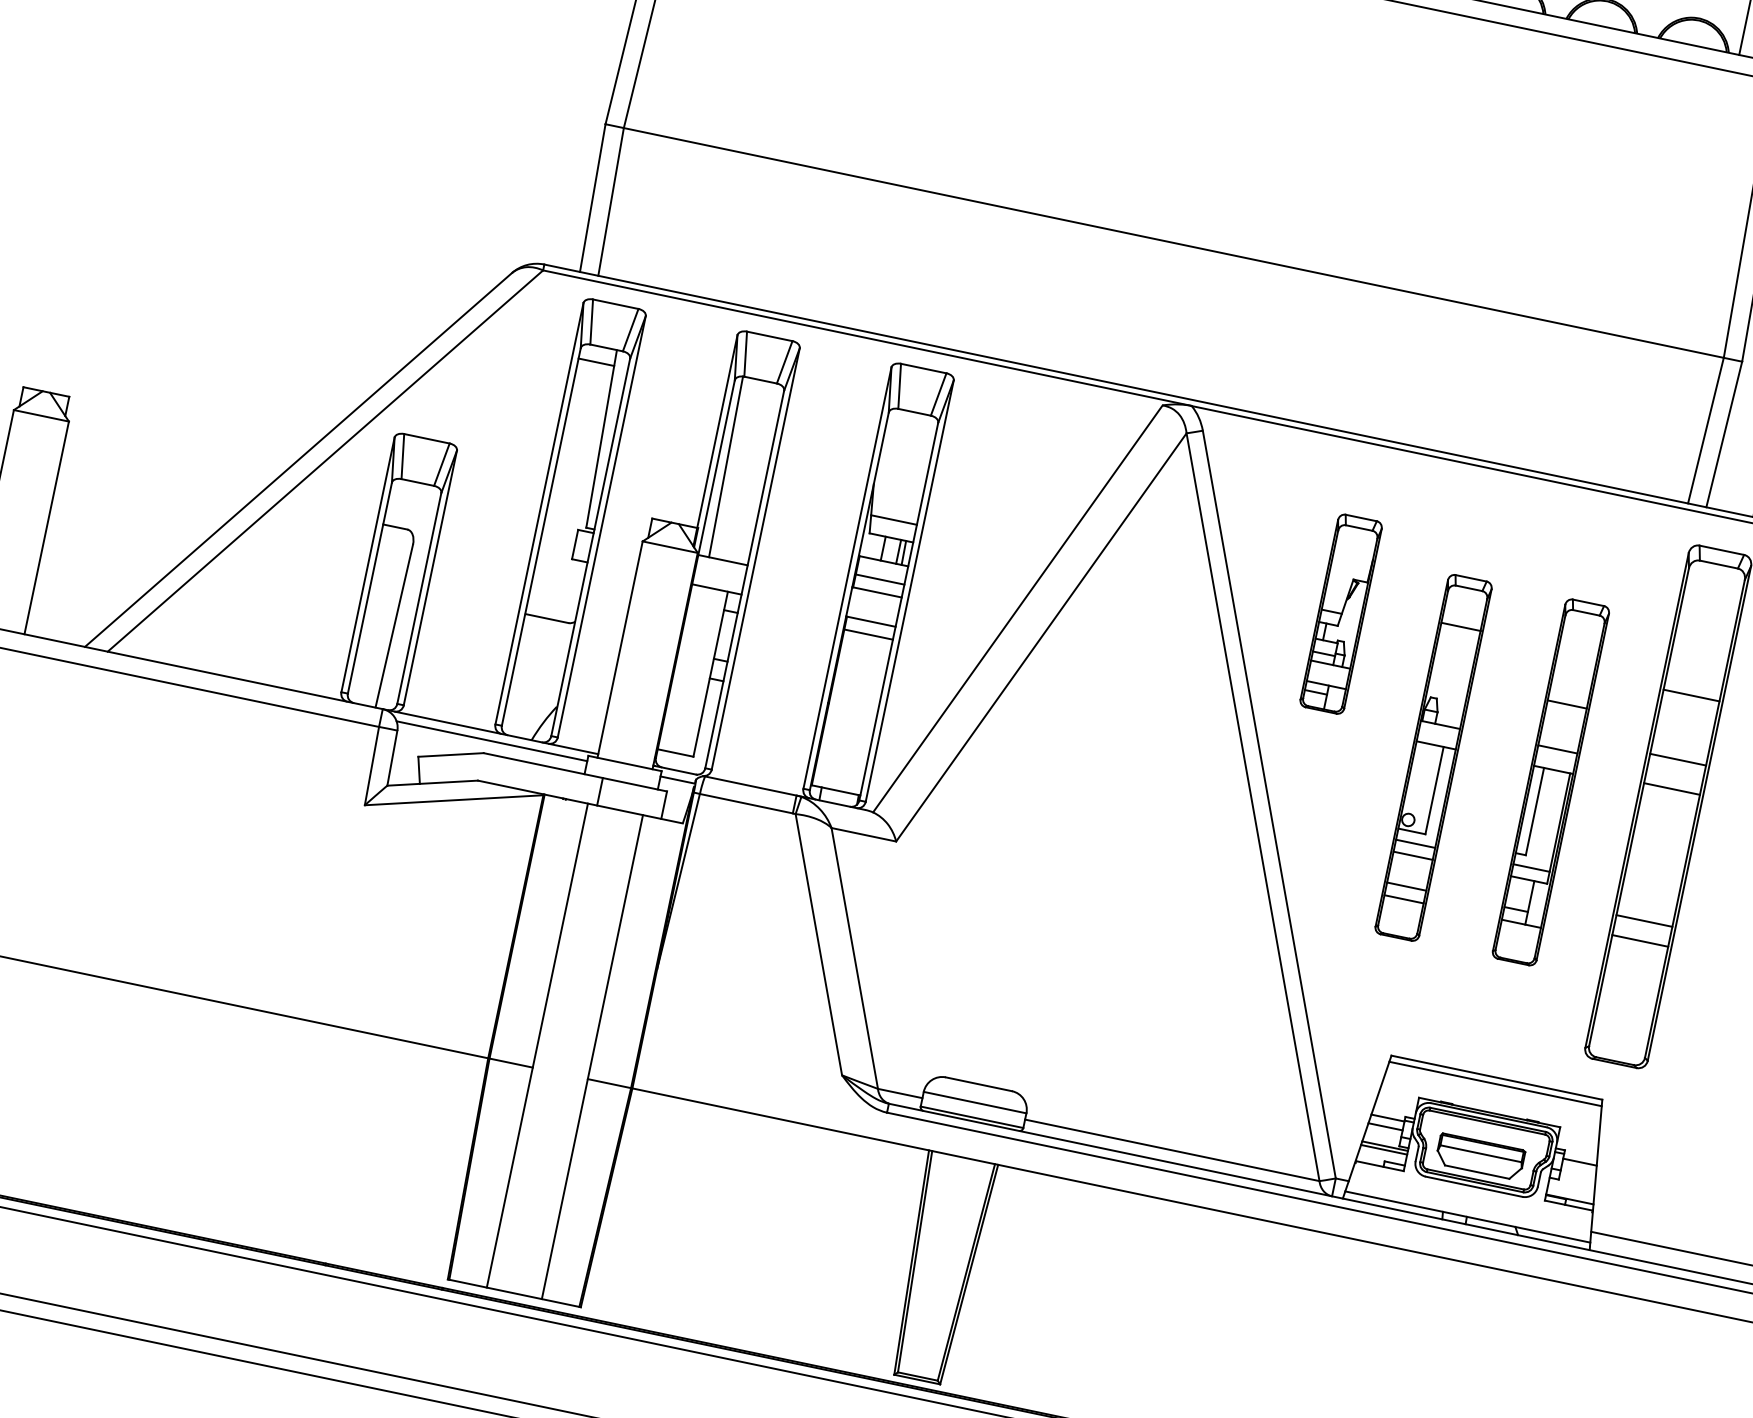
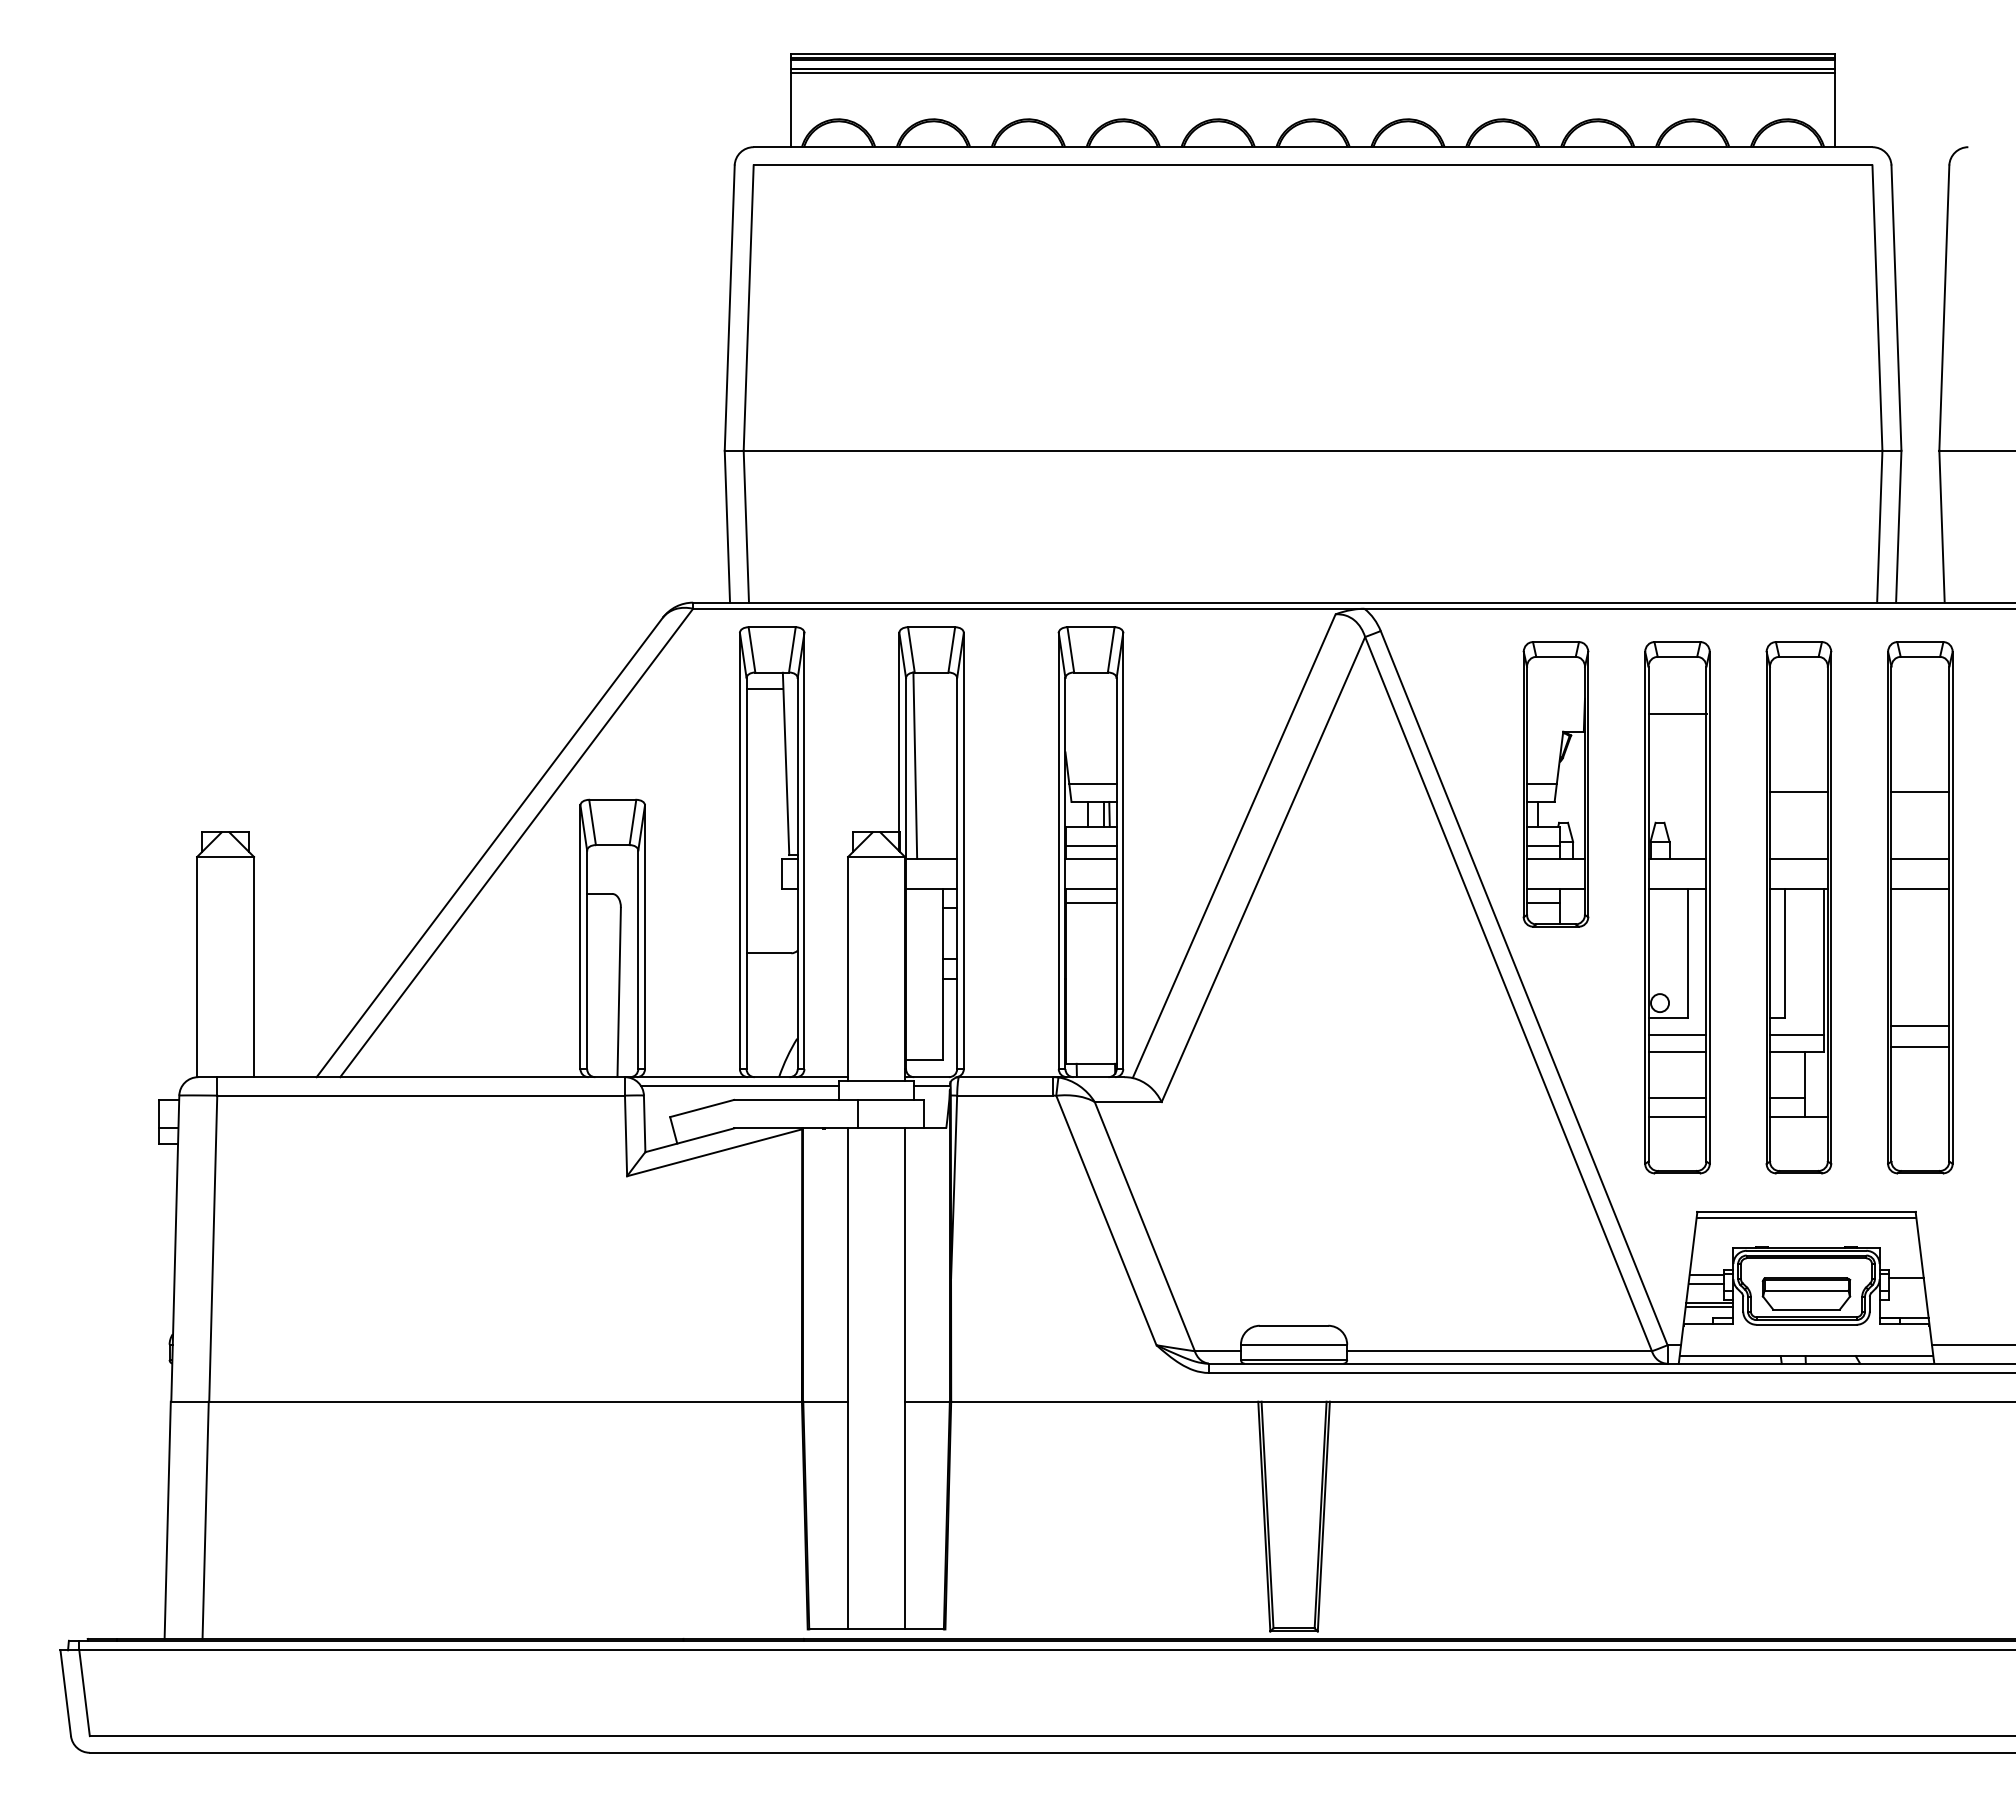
part: (1340, 614) -> (1555, 784), size x1.43
part: (1433, 757) -> (1677, 907), size x1.43
part: (1550, 782) -> (1798, 907), size x1.43

